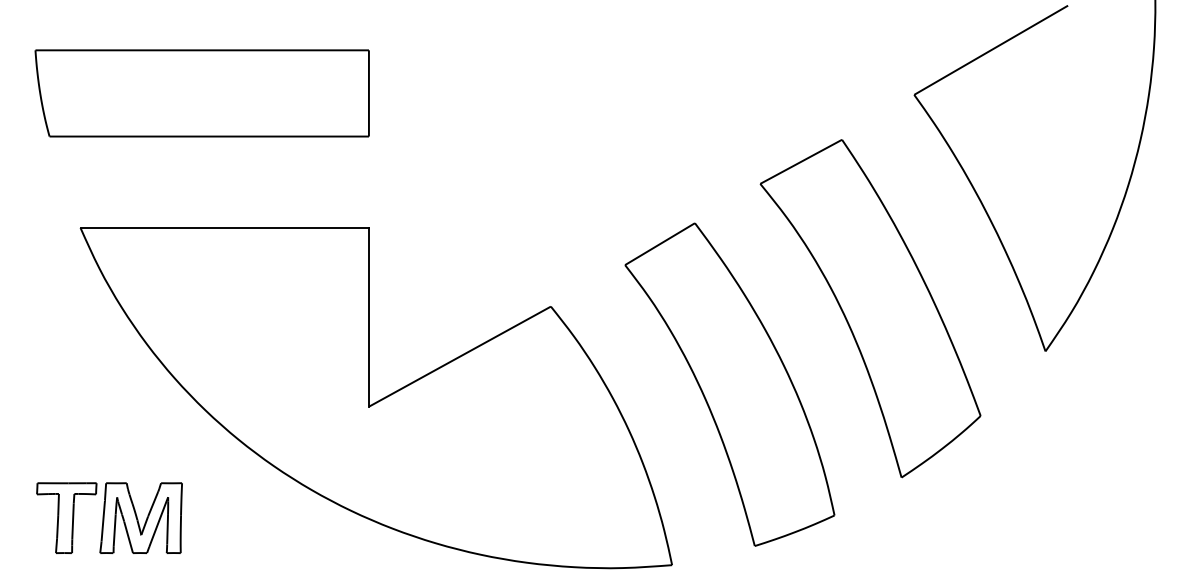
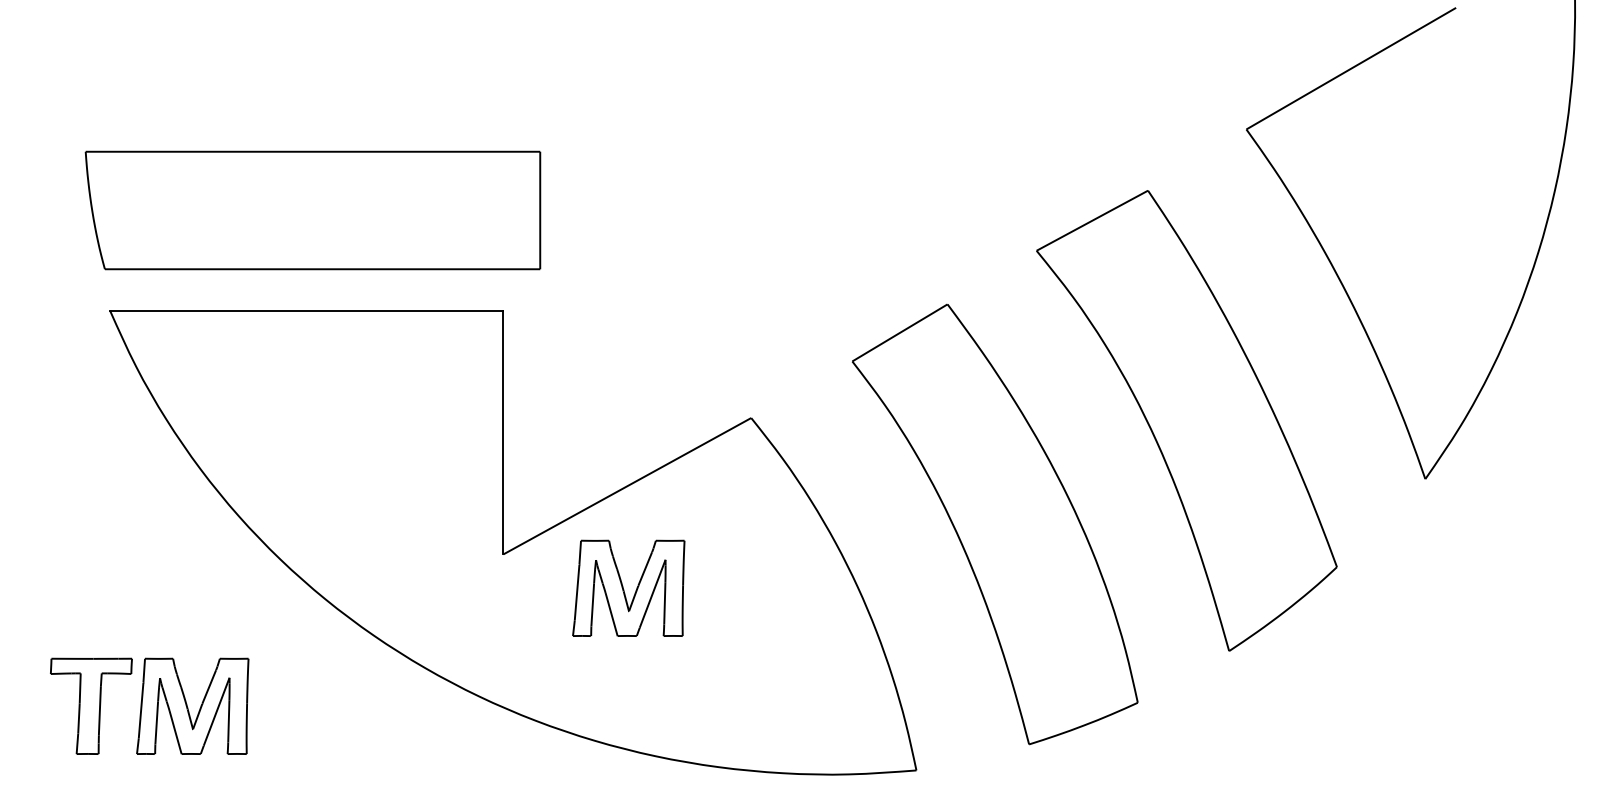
part: (201, 93) -> (312, 210), moved
part: (460, 430) -> (628, 587), added

